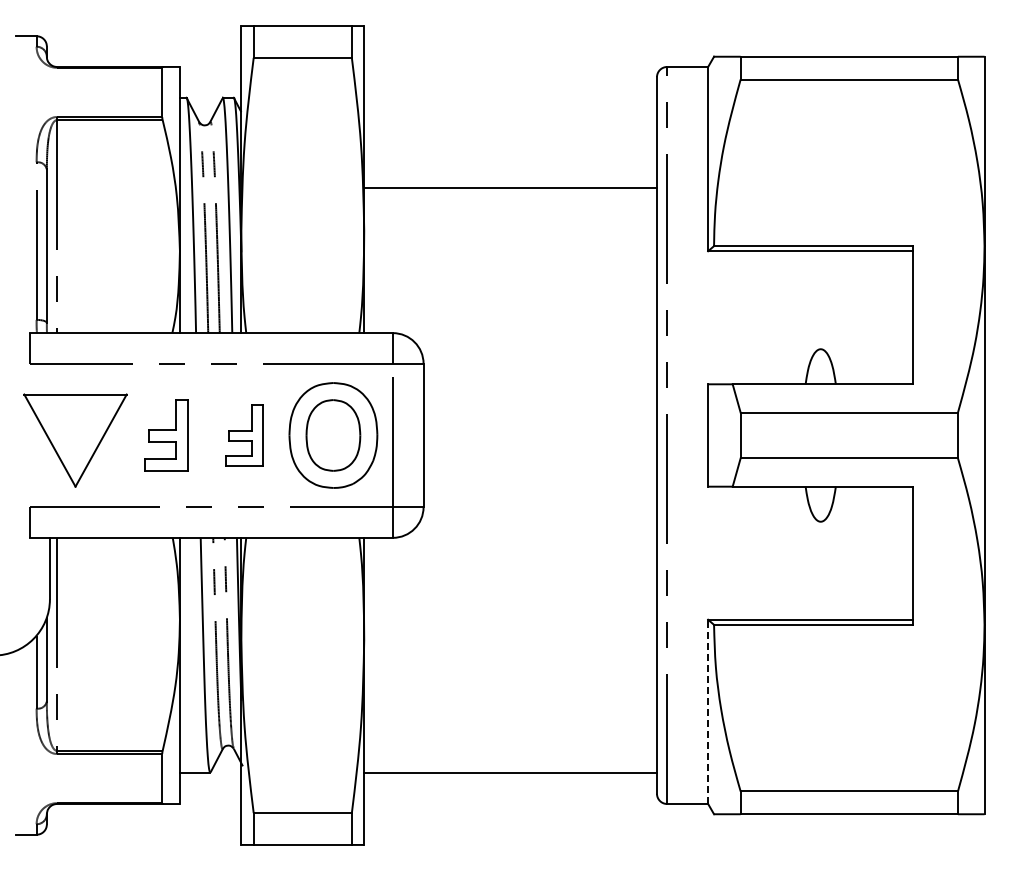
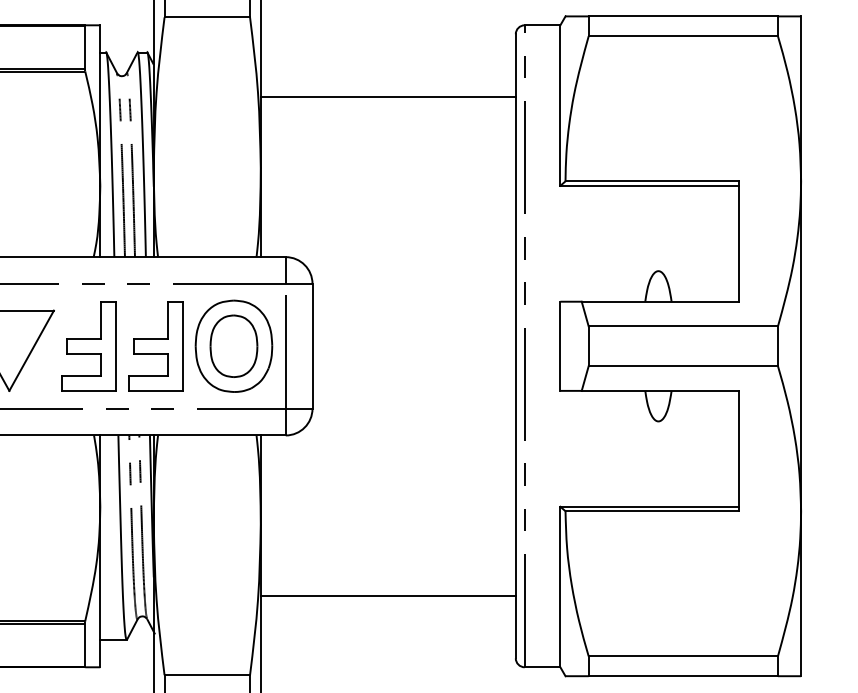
line: (510, 187) -> (388, 96), moved
part: (166, 435) -> (88, 346), size x1.43
part: (243, 435) -> (155, 346), size x1.67
line: (708, 711) -> (560, 586), dashed -> solid
line: (510, 773) -> (388, 596), moved

